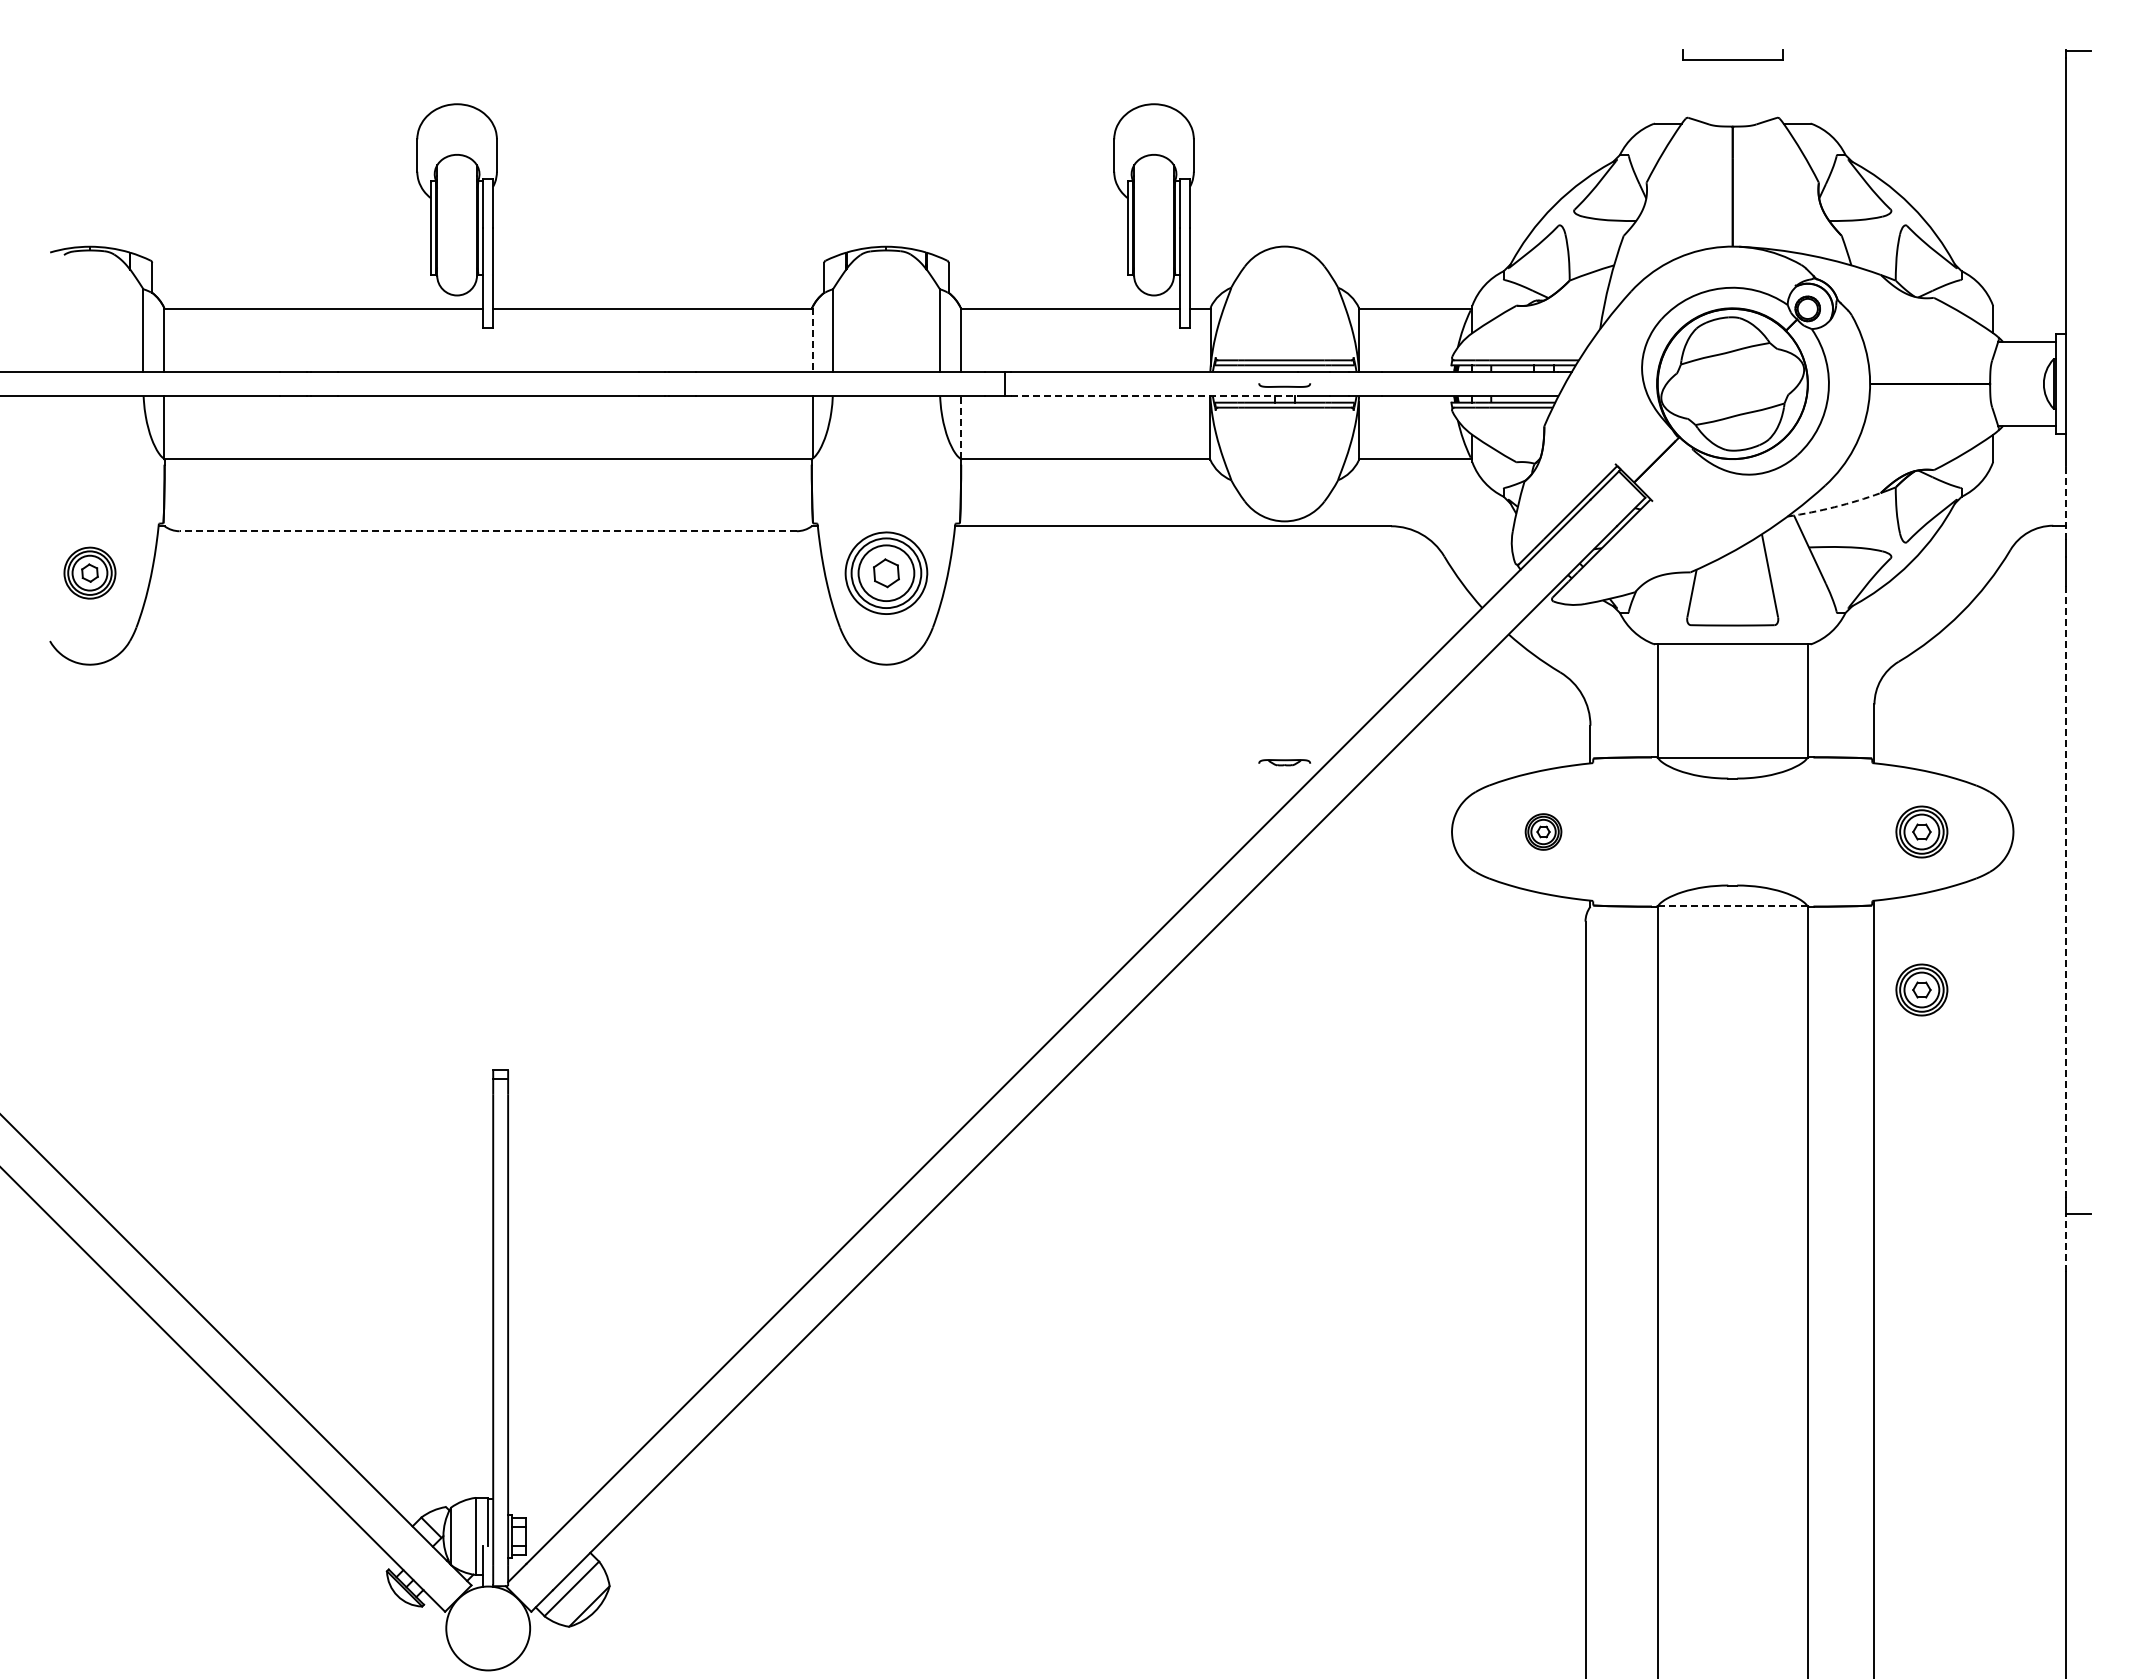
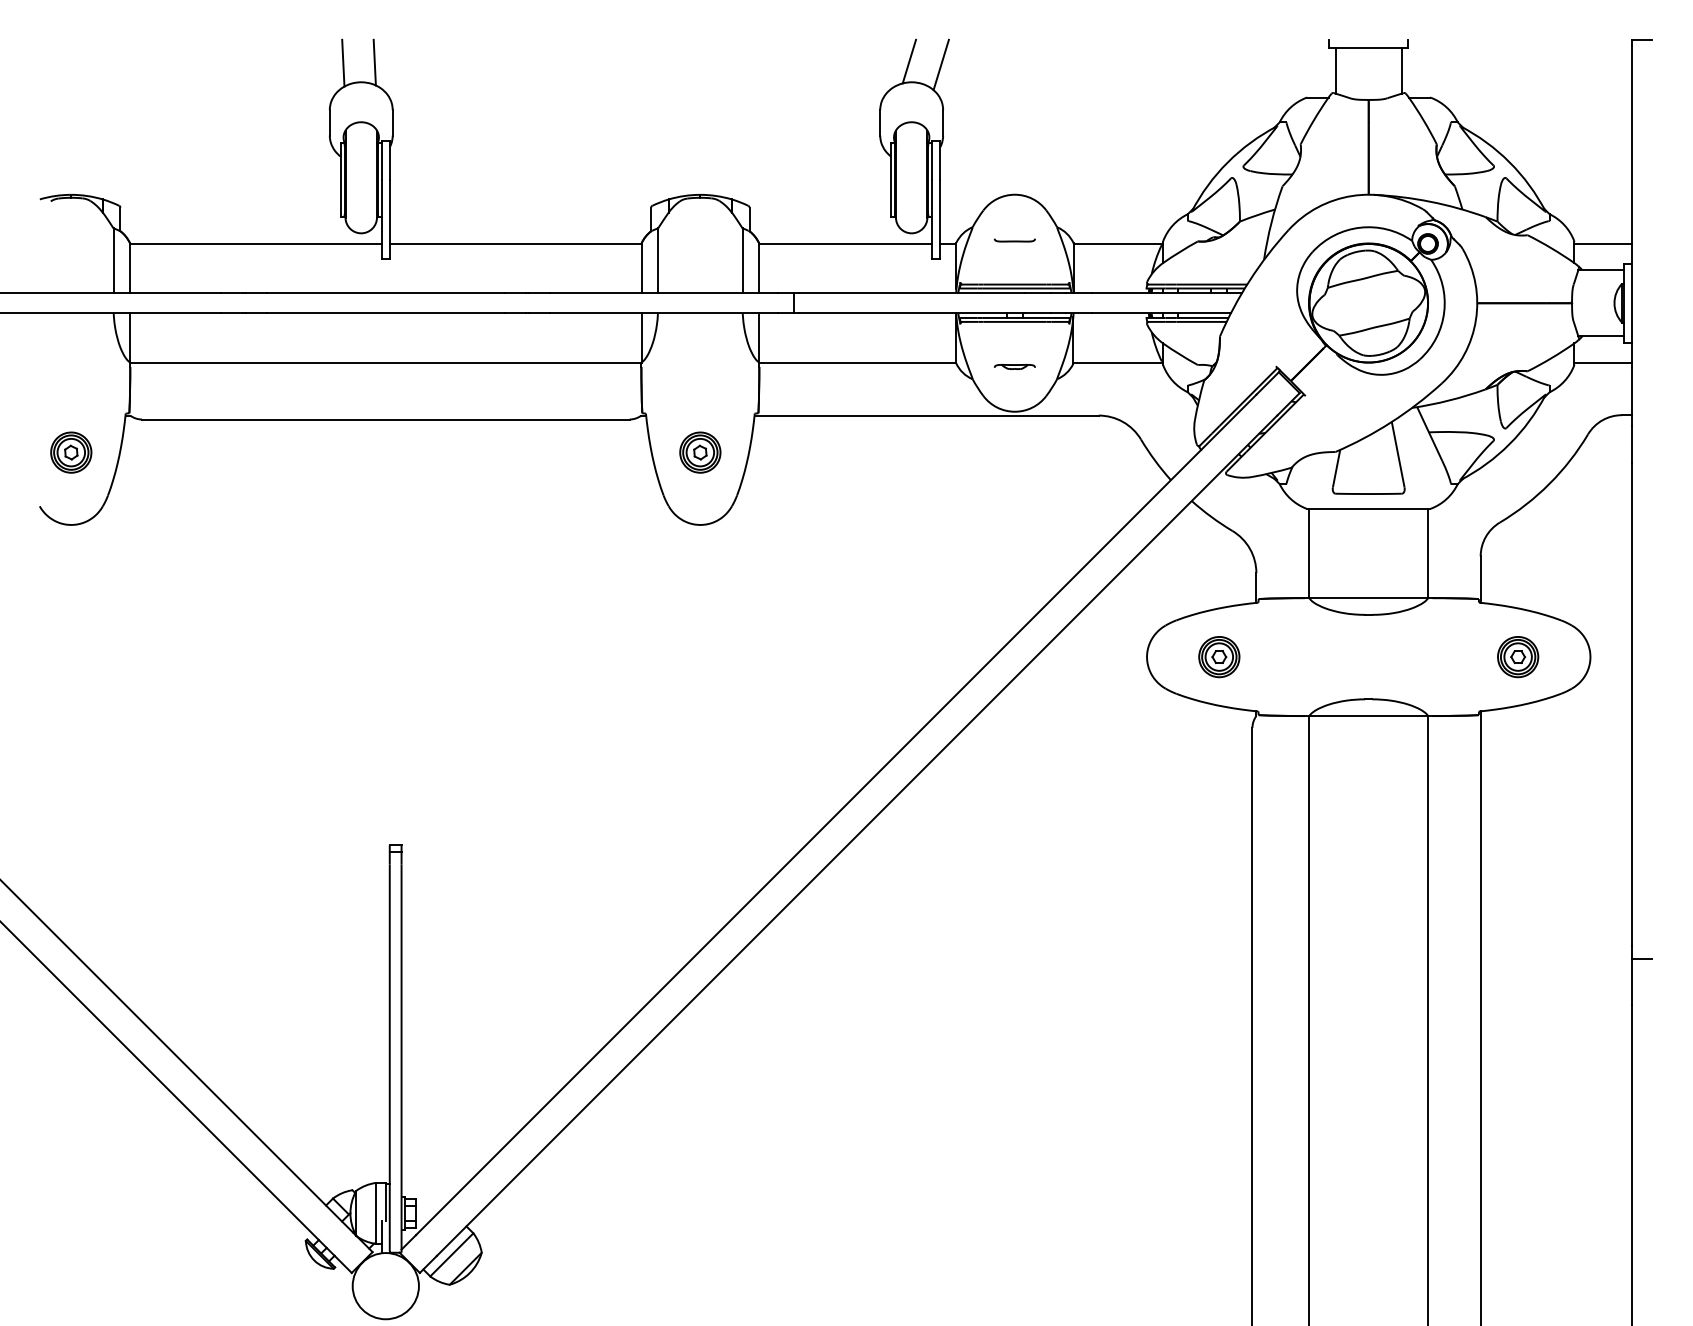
line: (1150, 77) -> (908, 61), added
line: (434, 79) -> (343, 62), added
line: (473, 79) -> (374, 62), added
line: (1191, 82) -> (941, 65), added
line: (1690, 89) -> (1335, 70), added
line: (1774, 89) -> (1401, 70), added
line: (2029, 308) -> (1603, 243), added
line: (812, 339) -> (641, 268), dashed -> solid
curve: (1284, 385) -> (1014, 240), moved
line: (1154, 396) -> (912, 313), dashed -> solid
line: (960, 427) -> (758, 337), dashed -> solid
line: (2029, 459) -> (1603, 362), added
line: (2066, 502) -> (1632, 396), dashed -> solid
arc: (1834, 507) -> (1449, 400), dashed -> solid
line: (488, 531) -> (386, 419), dashed -> solid
part: (886, 572) -> (700, 452), size x0.62
part: (1284, 762) -> (1014, 366), moved
part: (1543, 831) -> (1219, 656), size x1.43
line: (2066, 892) -> (1632, 704), dashed -> solid
line: (1733, 906) -> (1369, 715), dashed -> solid
part: (1921, 989) -> (1517, 781), removed
line: (2066, 1242) -> (1632, 981), dashed -> solid

